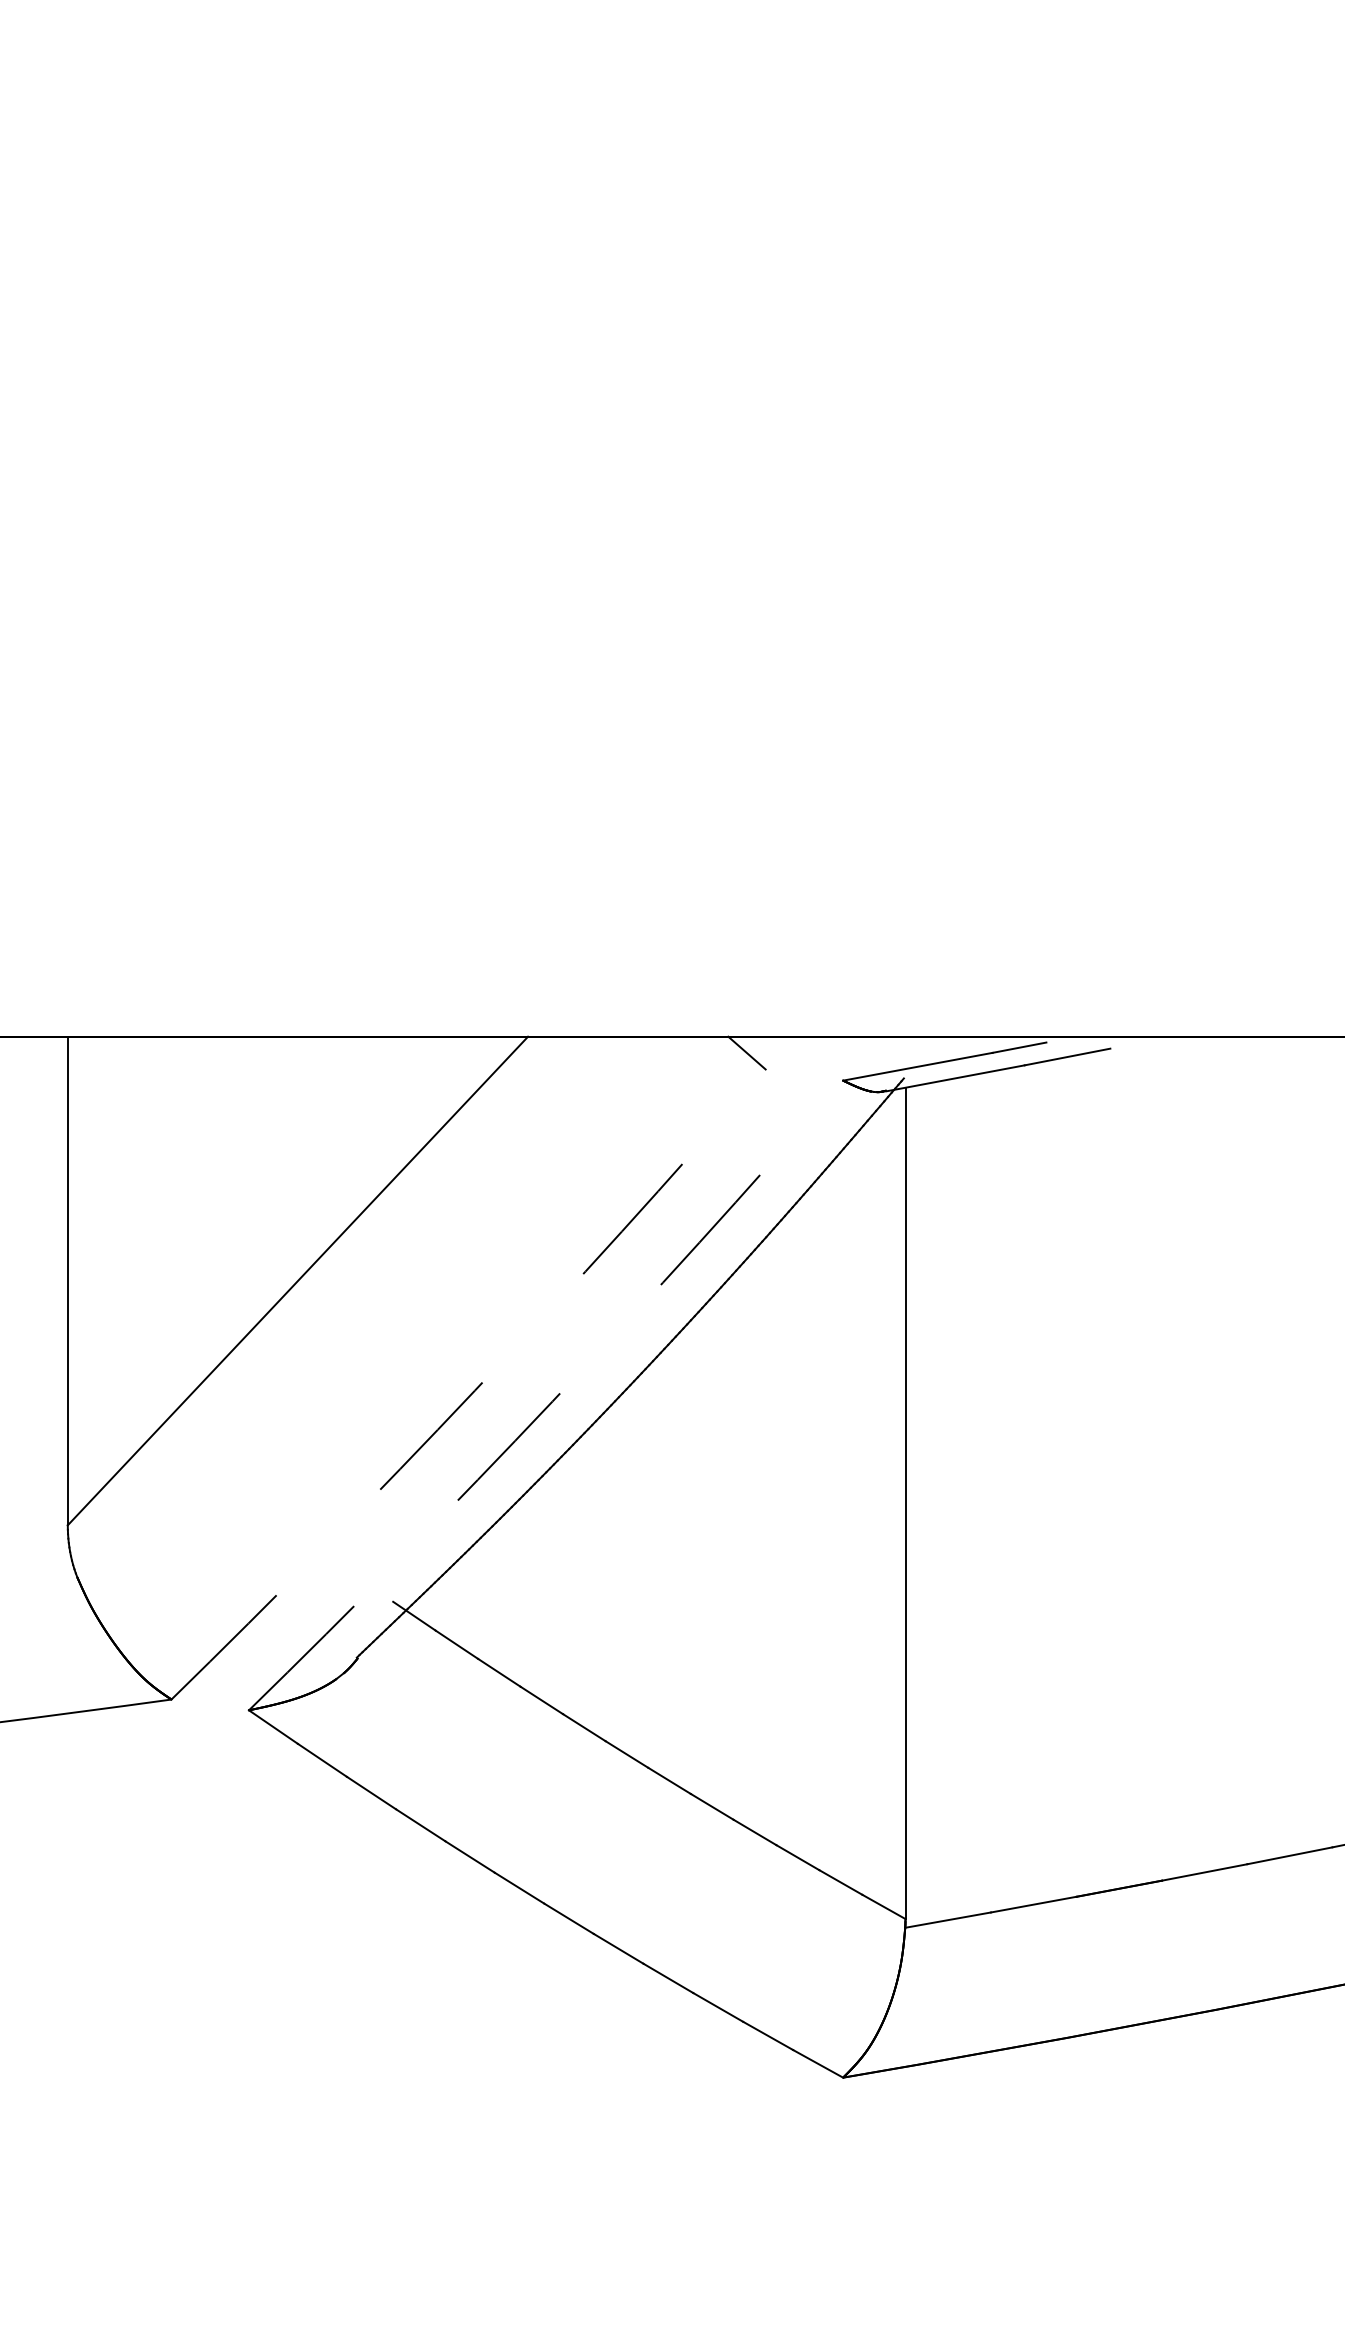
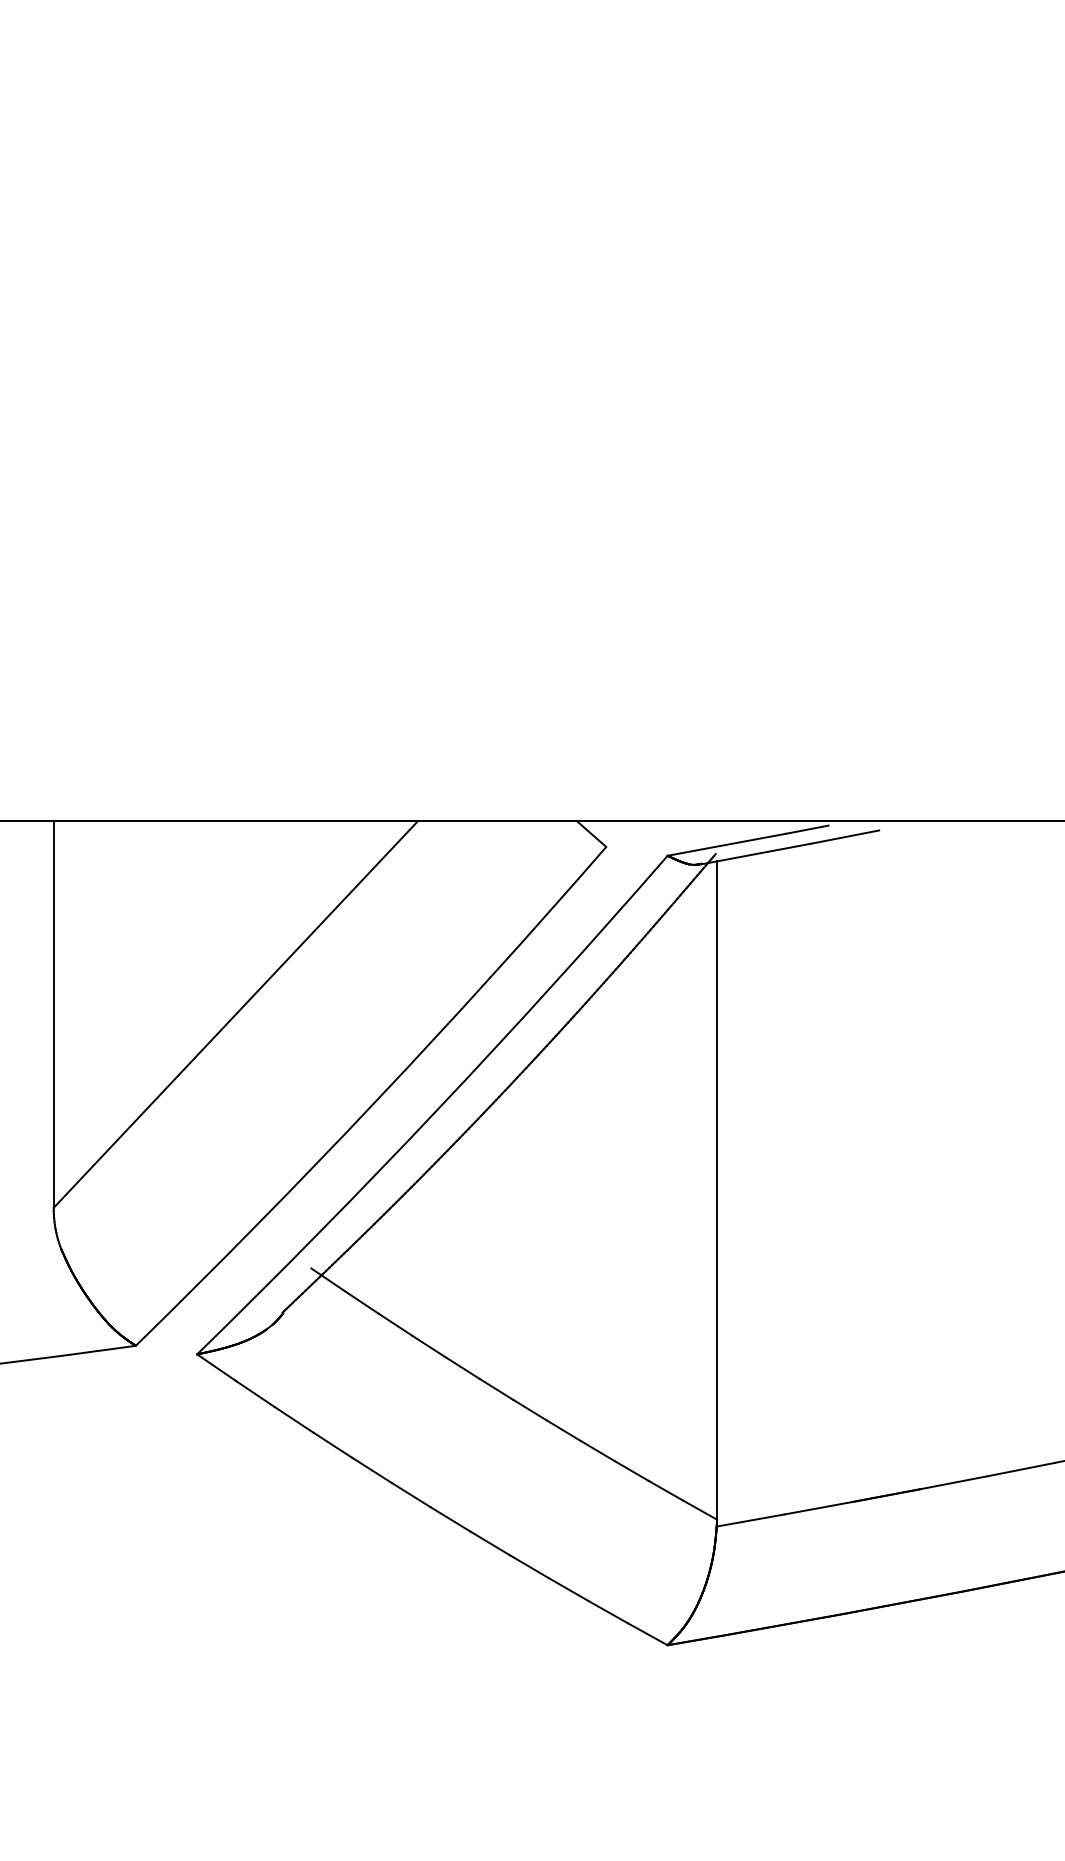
arc: (475, 1390) -> (376, 1101), dashed -> solid
arc: (552, 1401) -> (437, 1109), dashed -> solid

